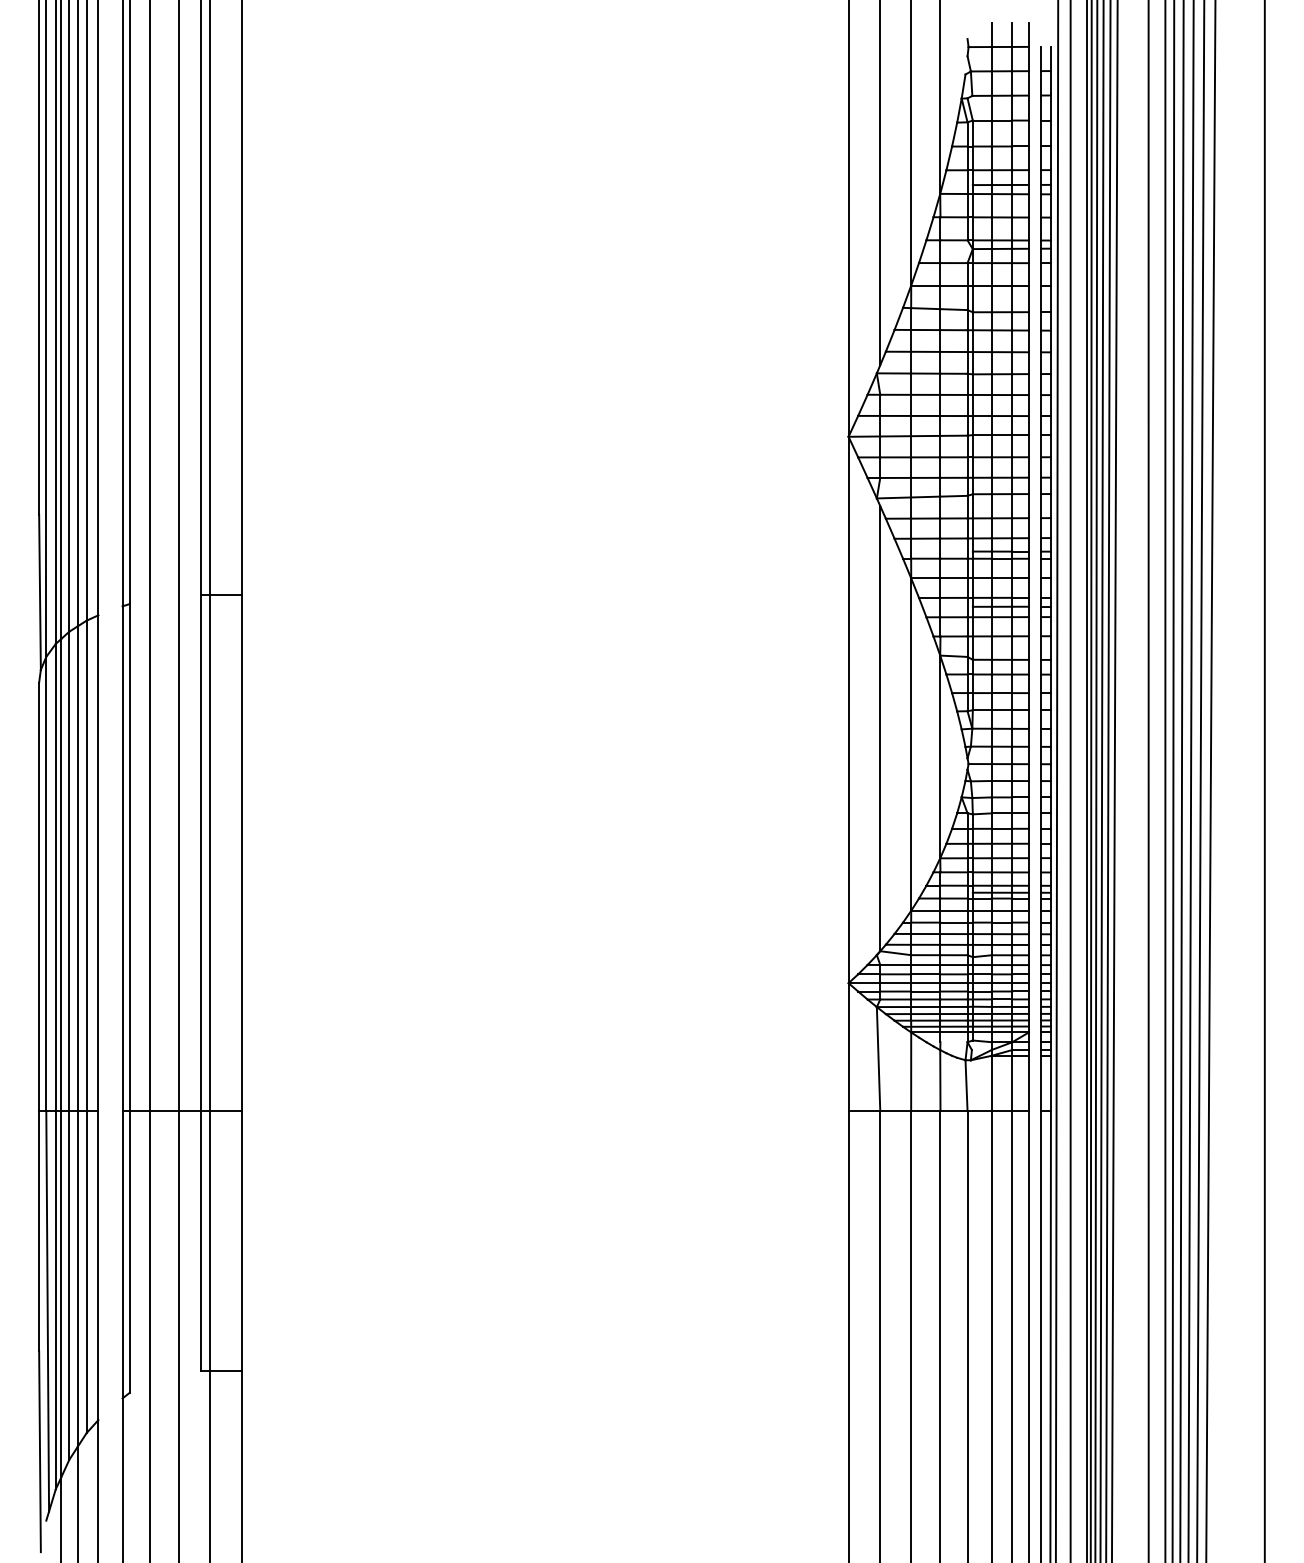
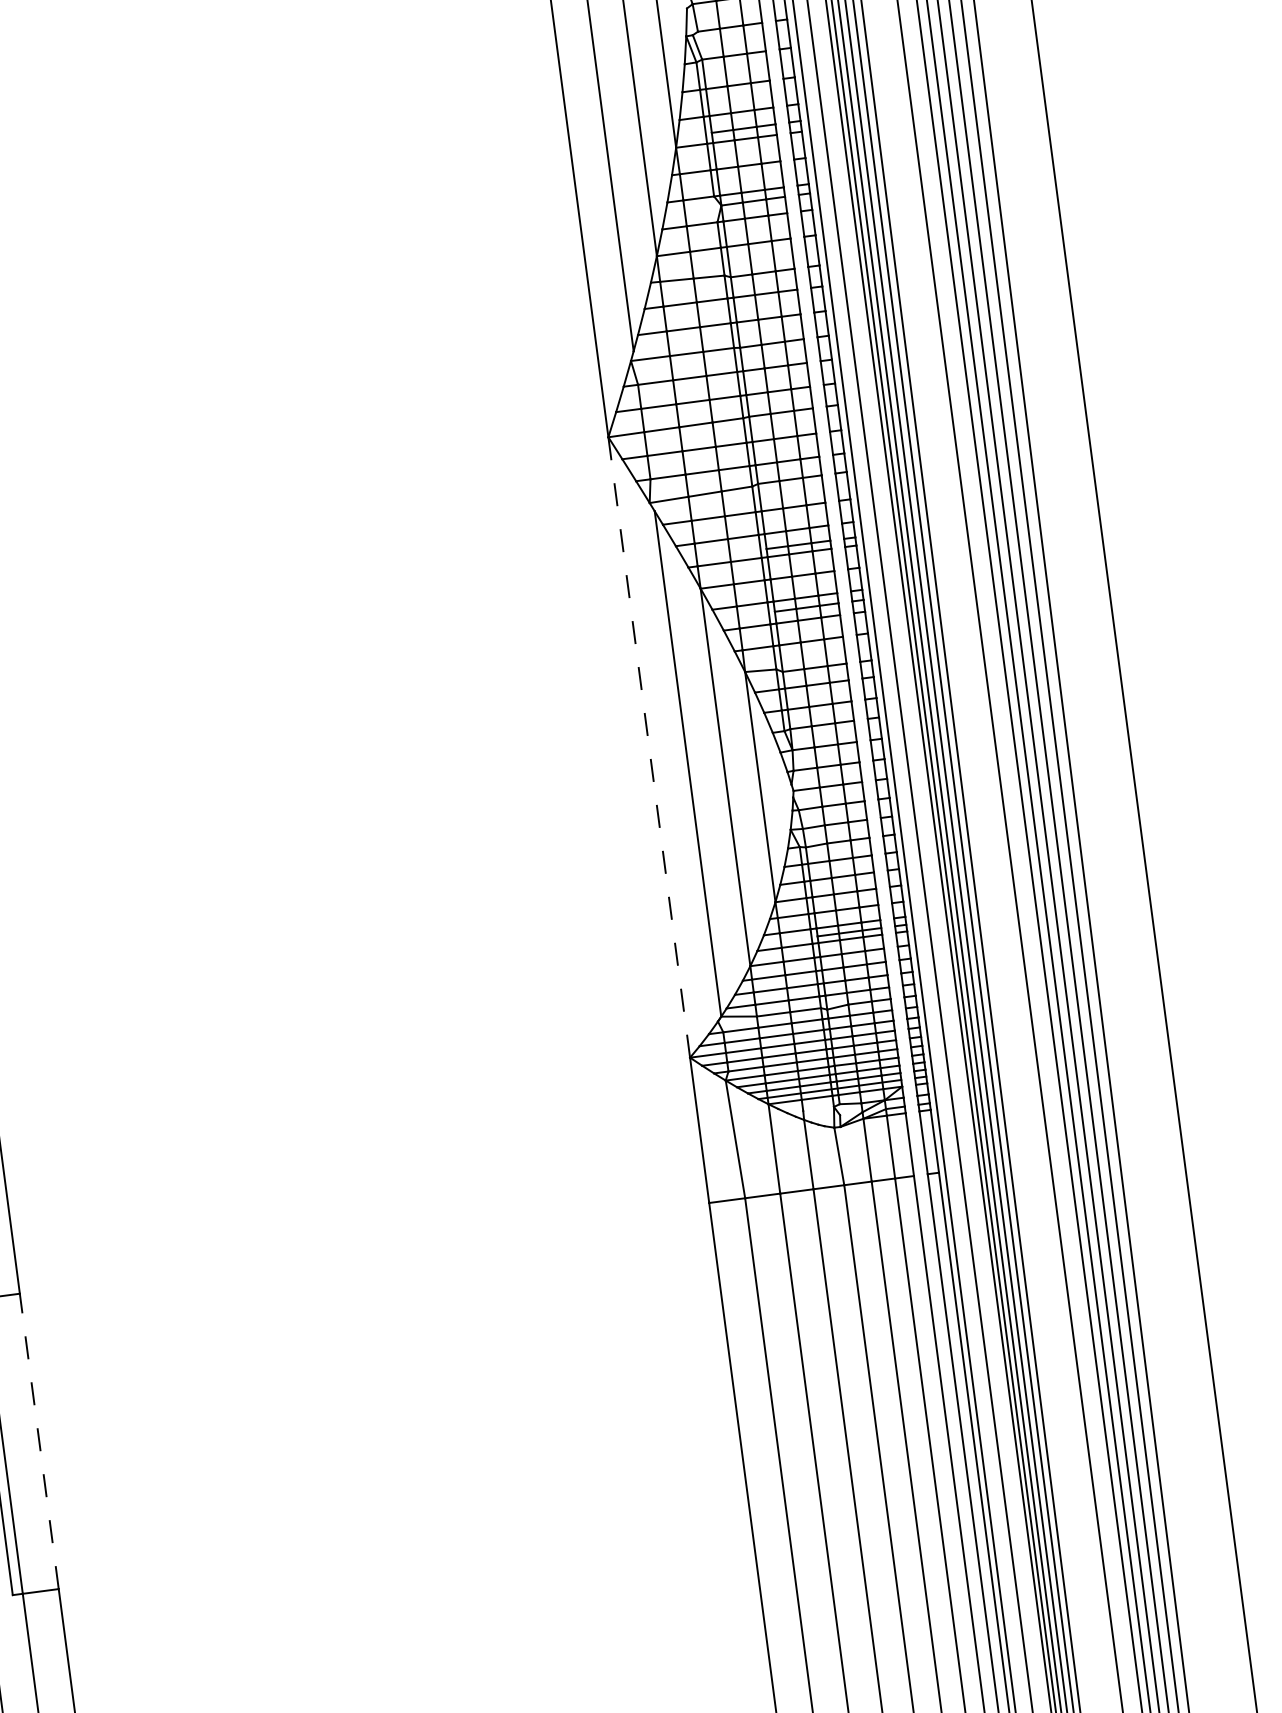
line: (848, 710) -> (649, 748), solid -> dashed
line: (241, 1240) -> (39, 1440), solid -> dashed

